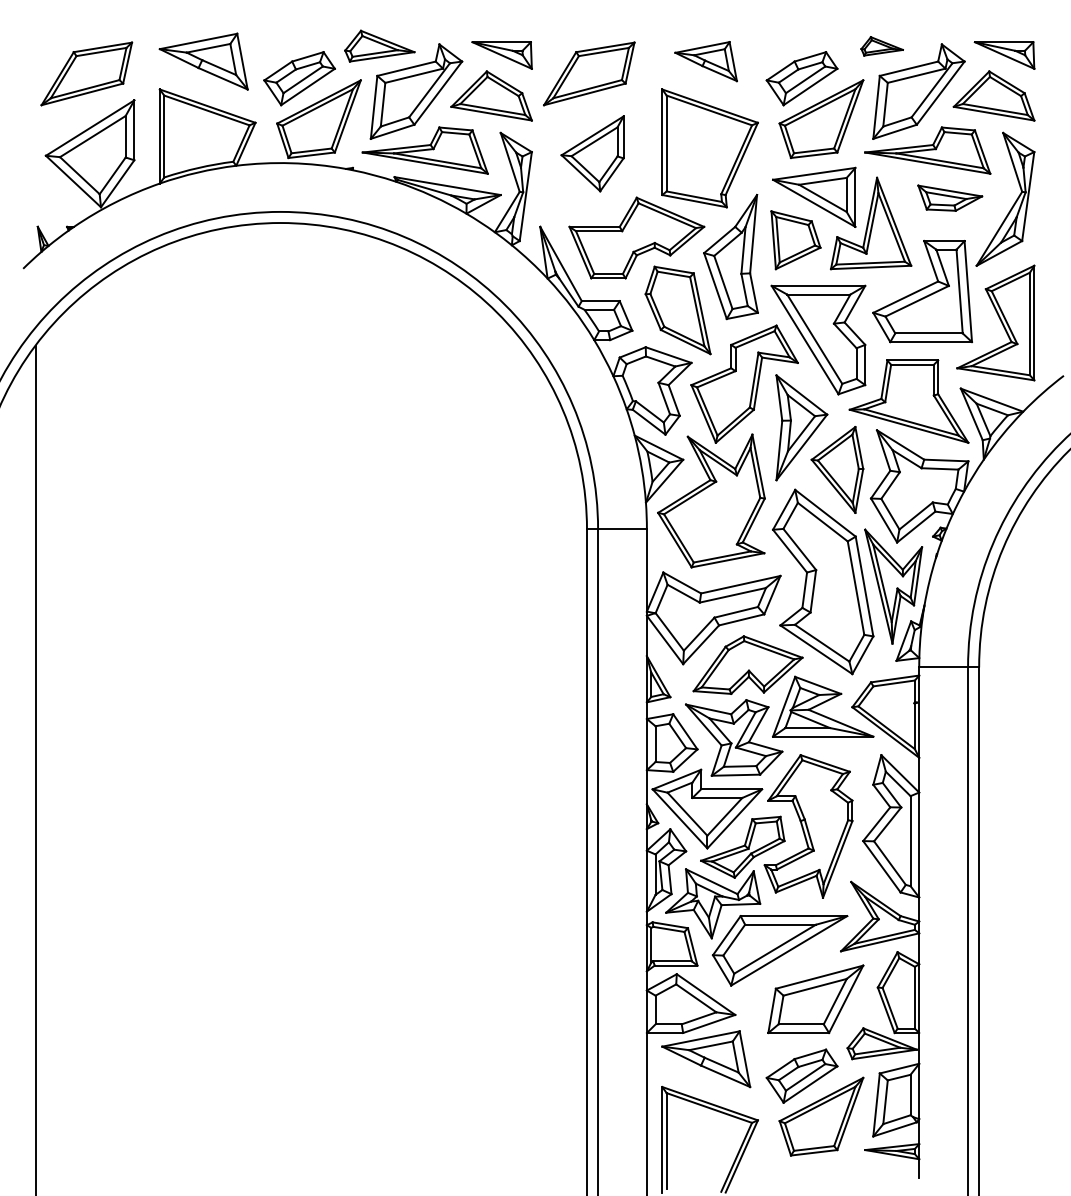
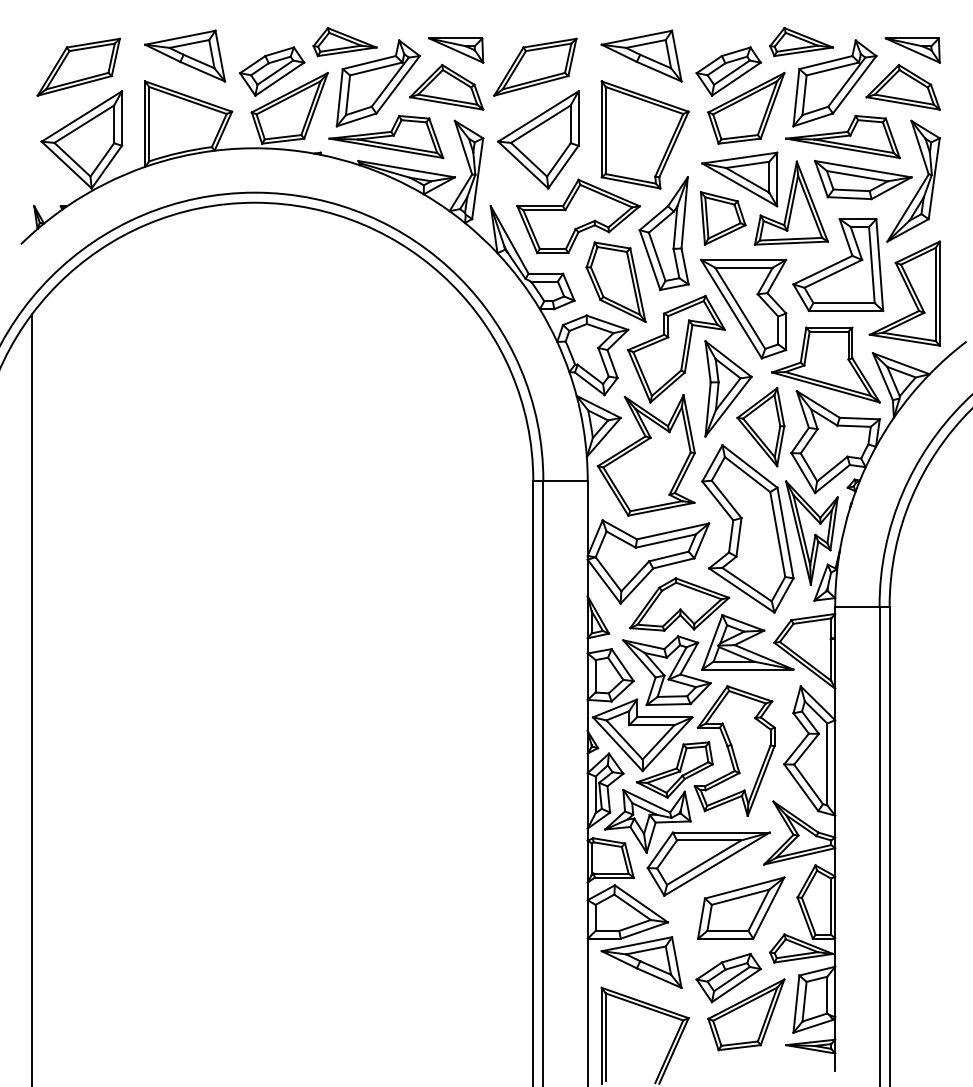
part: (882, 46) -> (801, 42), size x1.67
part: (706, 60) -> (641, 55), size x1.43
part: (592, 153) -> (538, 139), size x1.43
part: (950, 198) -> (863, 180), size x1.67

